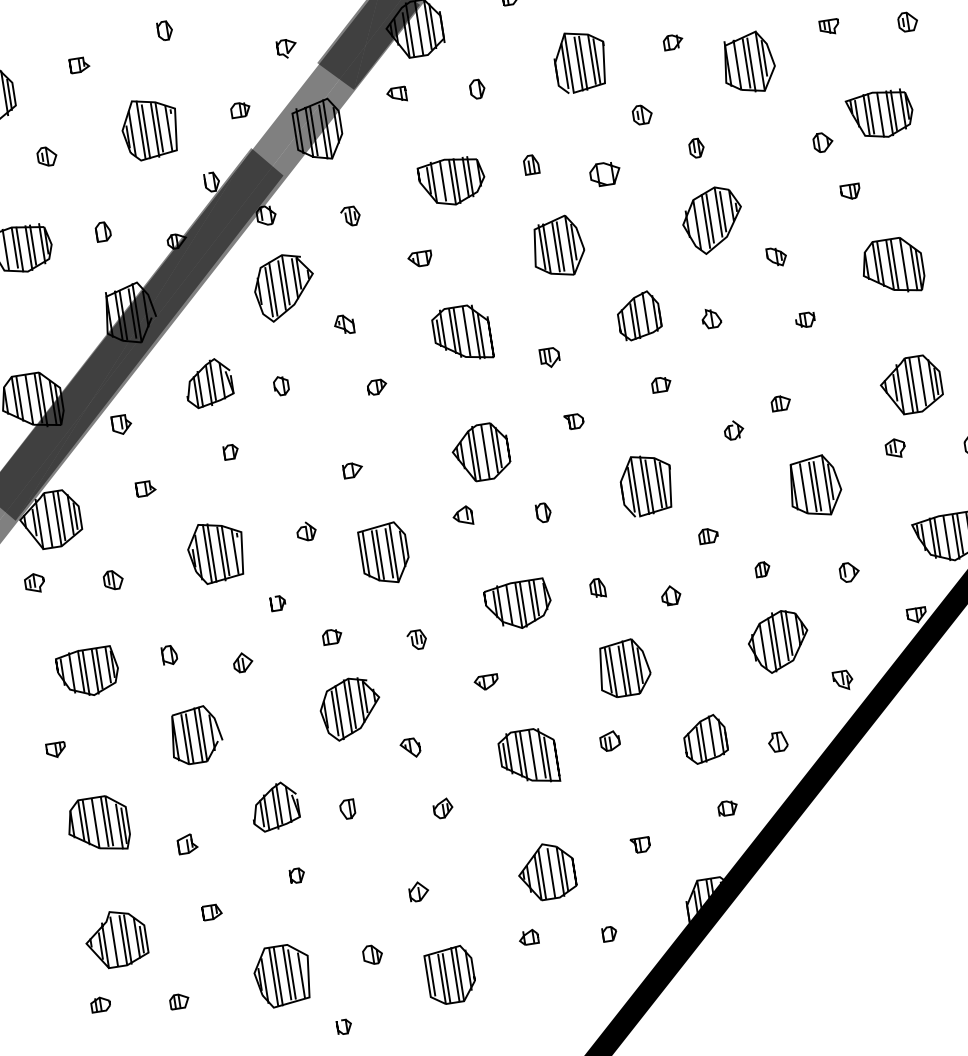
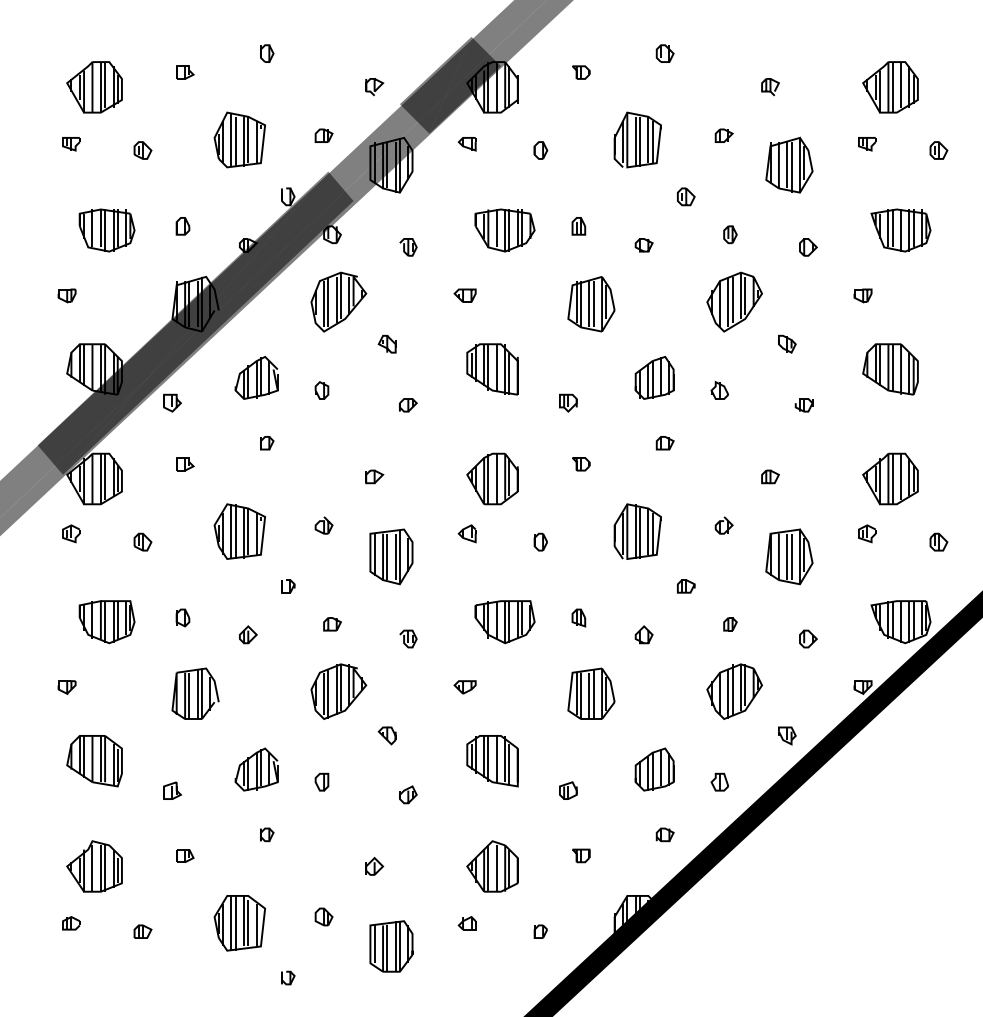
part: (823, 142) -> (808, 247), moved
part: (604, 174) -> (643, 245), size x0.62
part: (733, 430) -> (723, 525), moved
part: (610, 740) -> (568, 790), moved

